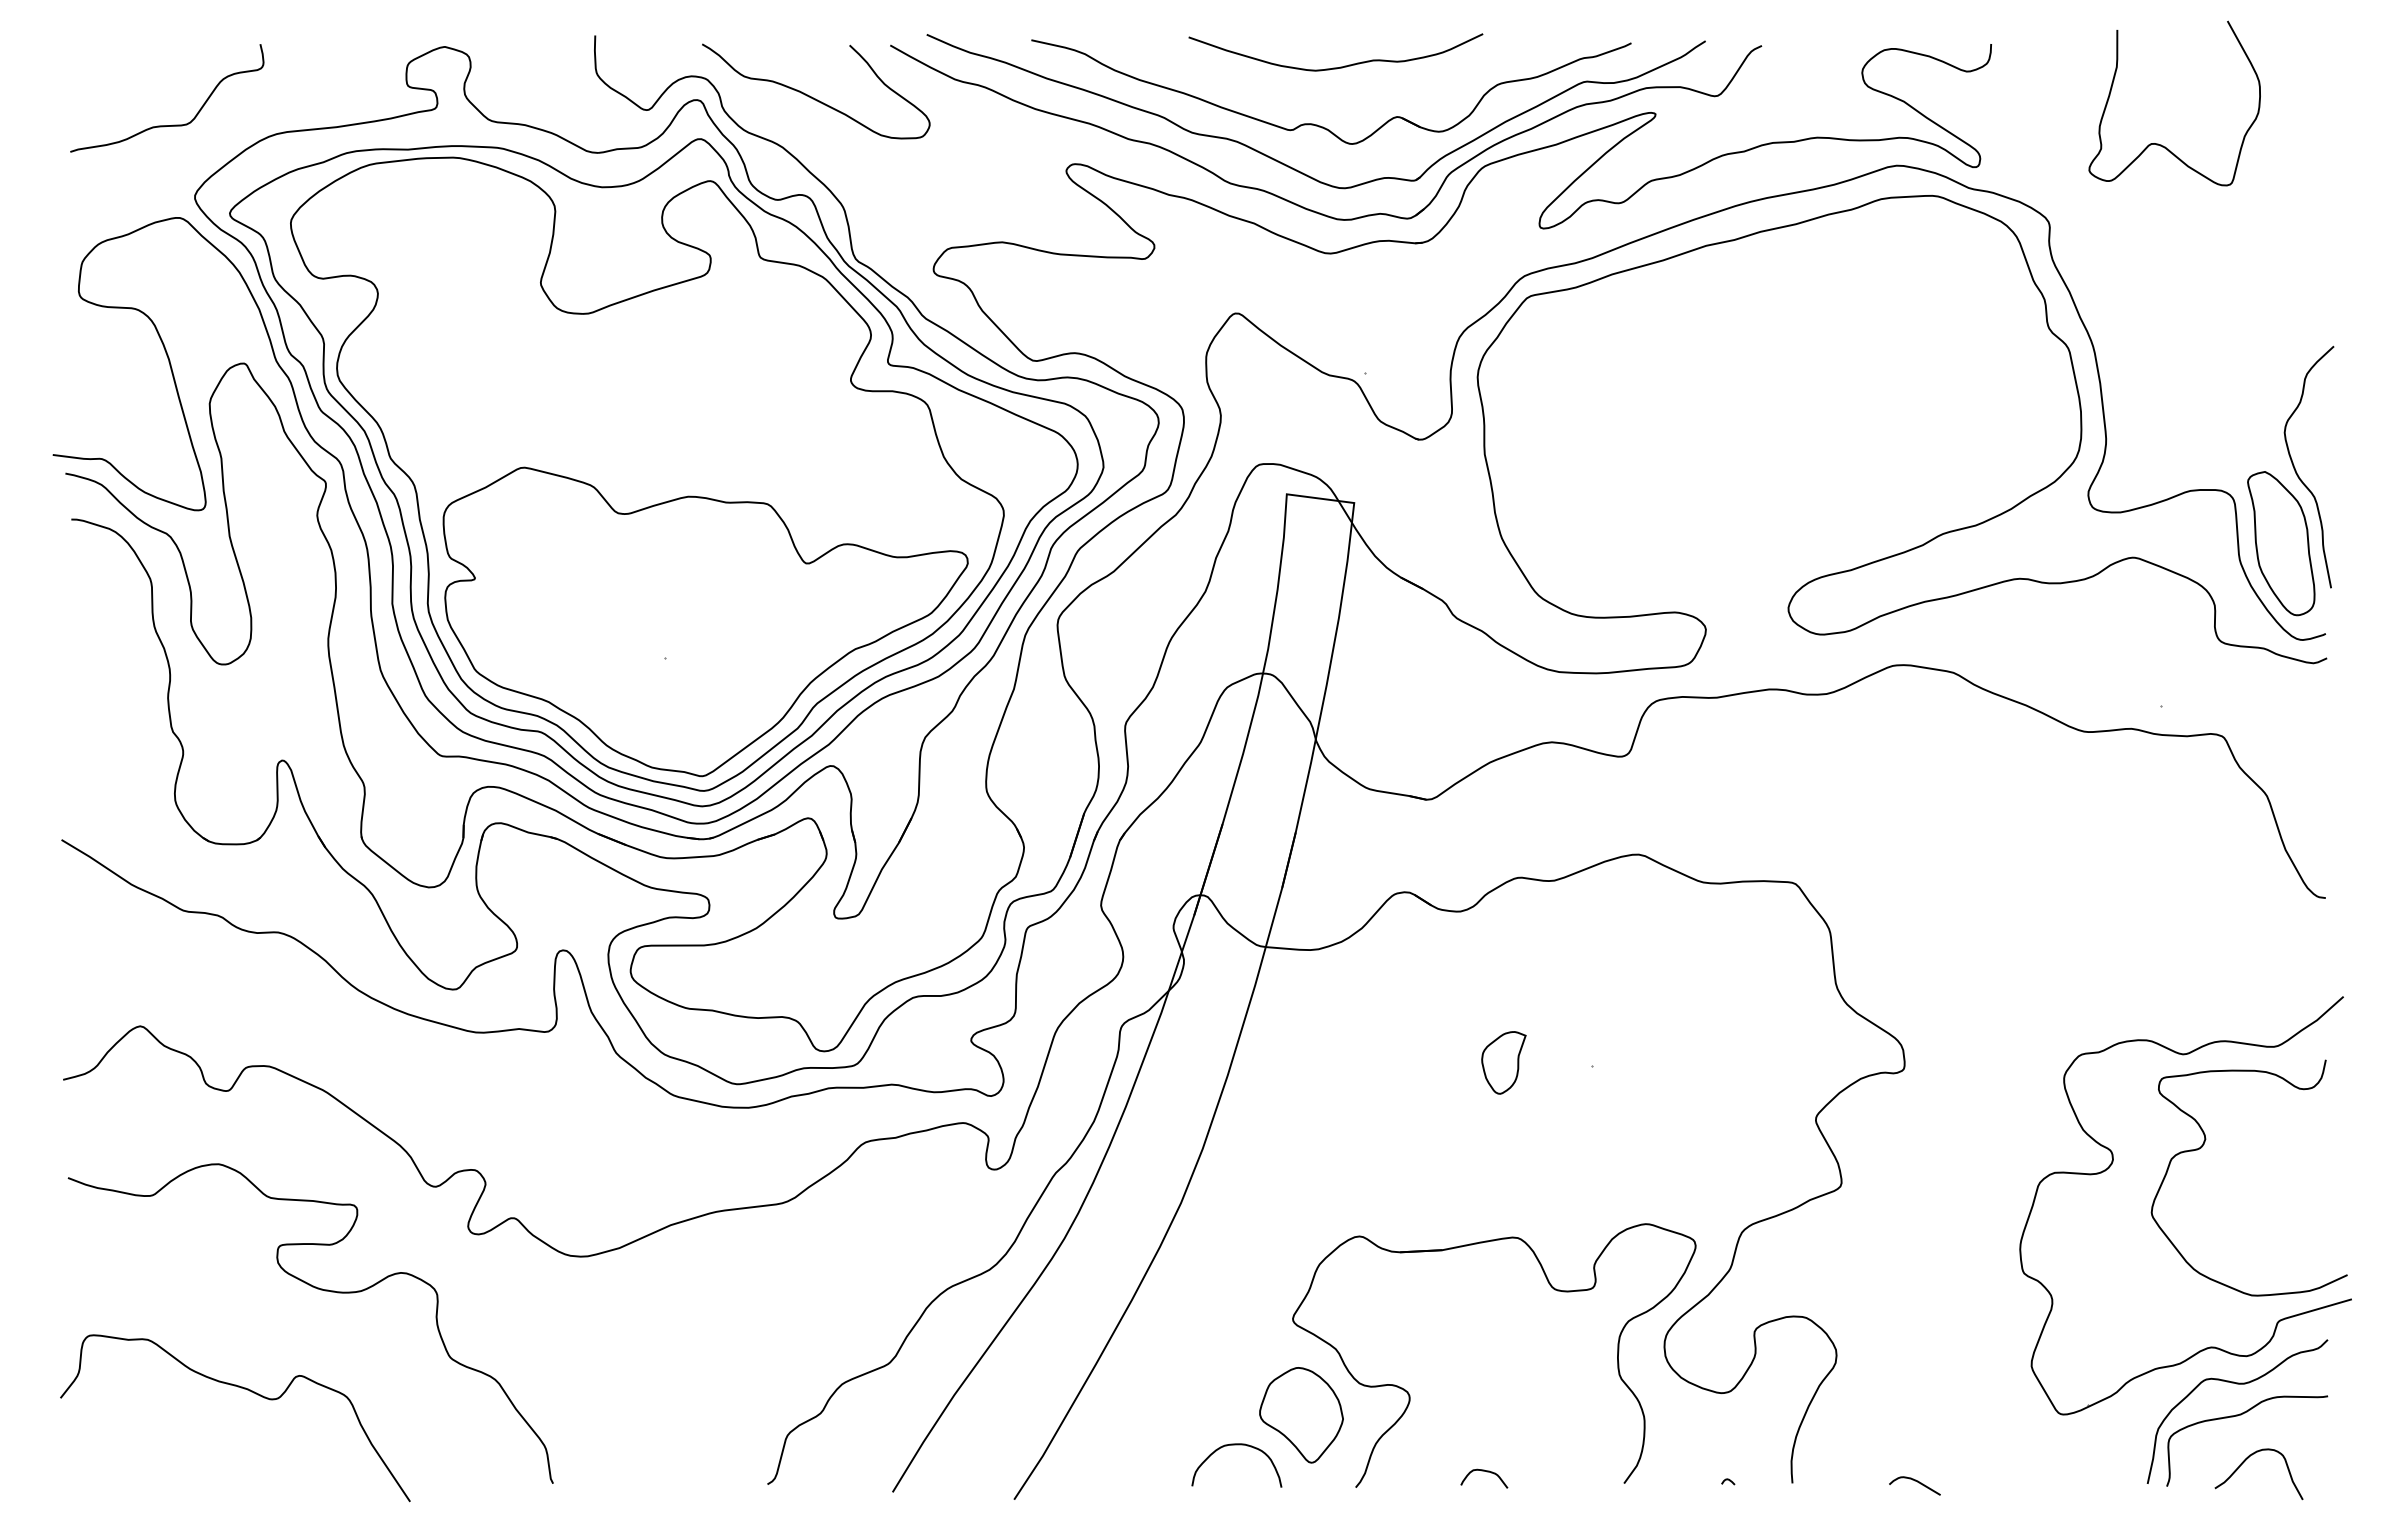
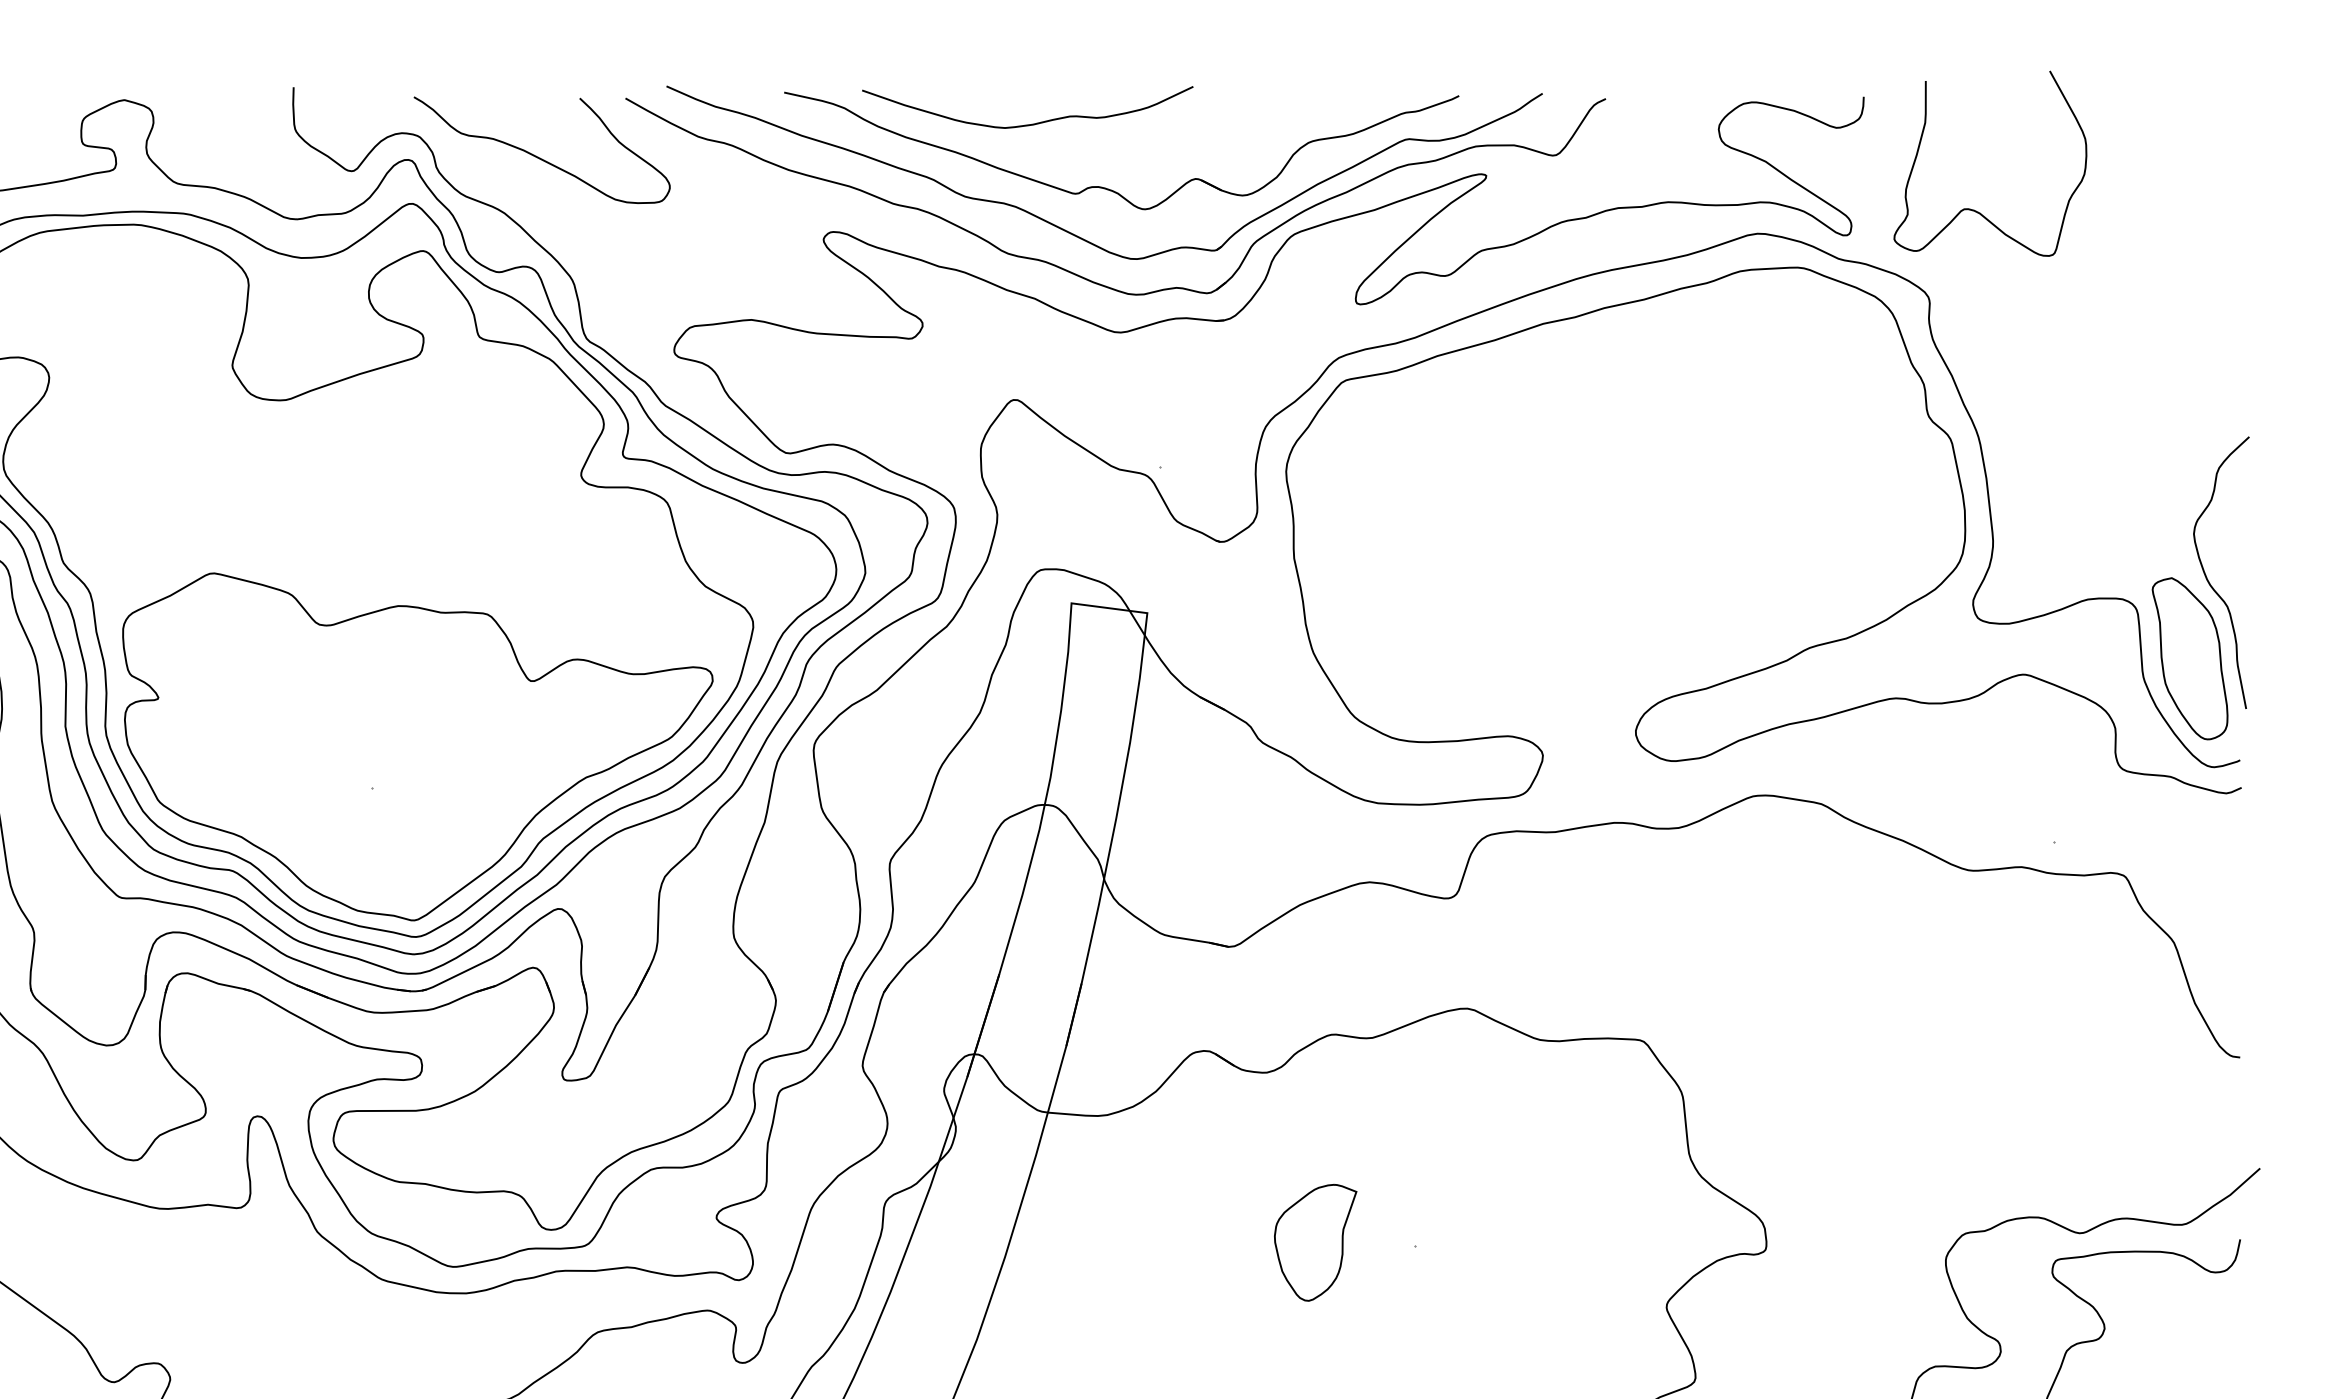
curve: (1340, 66) -> (1032, 123), moved
curve: (2161, 144) -> (1975, 209), moved
part: (1503, 1062) -> (1315, 1242), size x1.67

